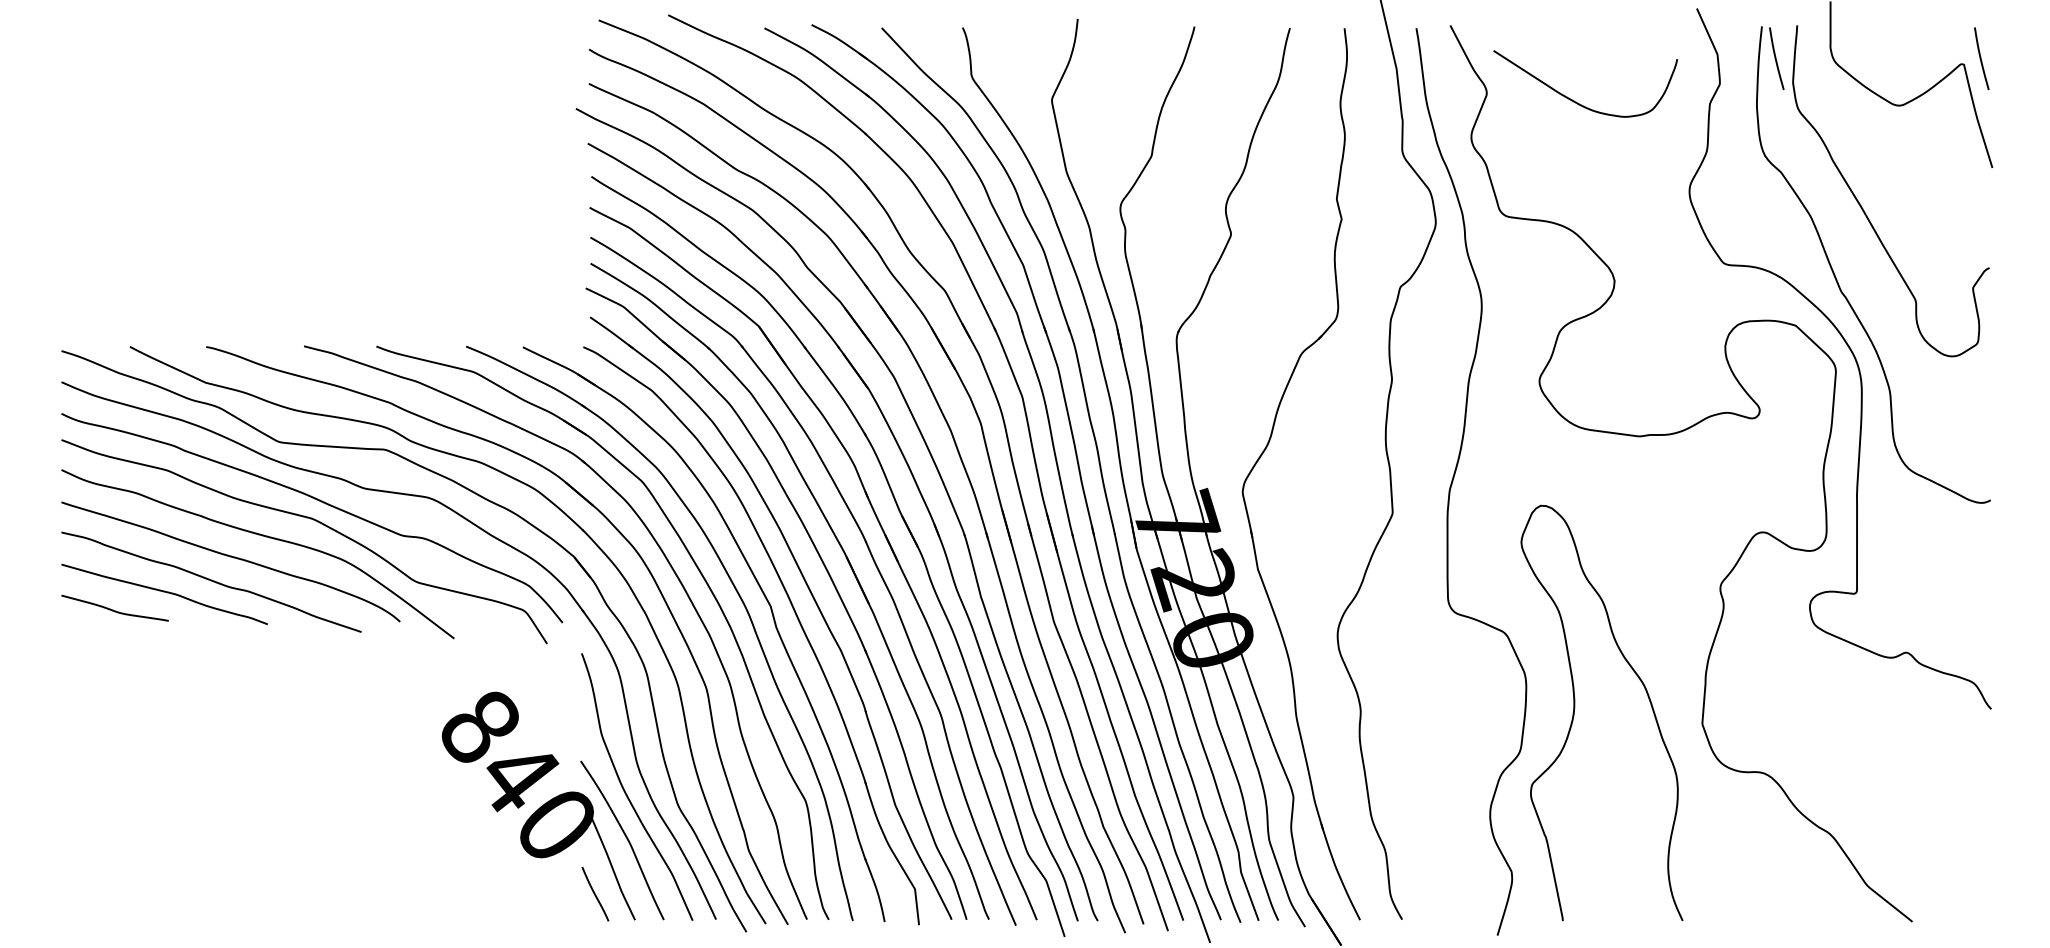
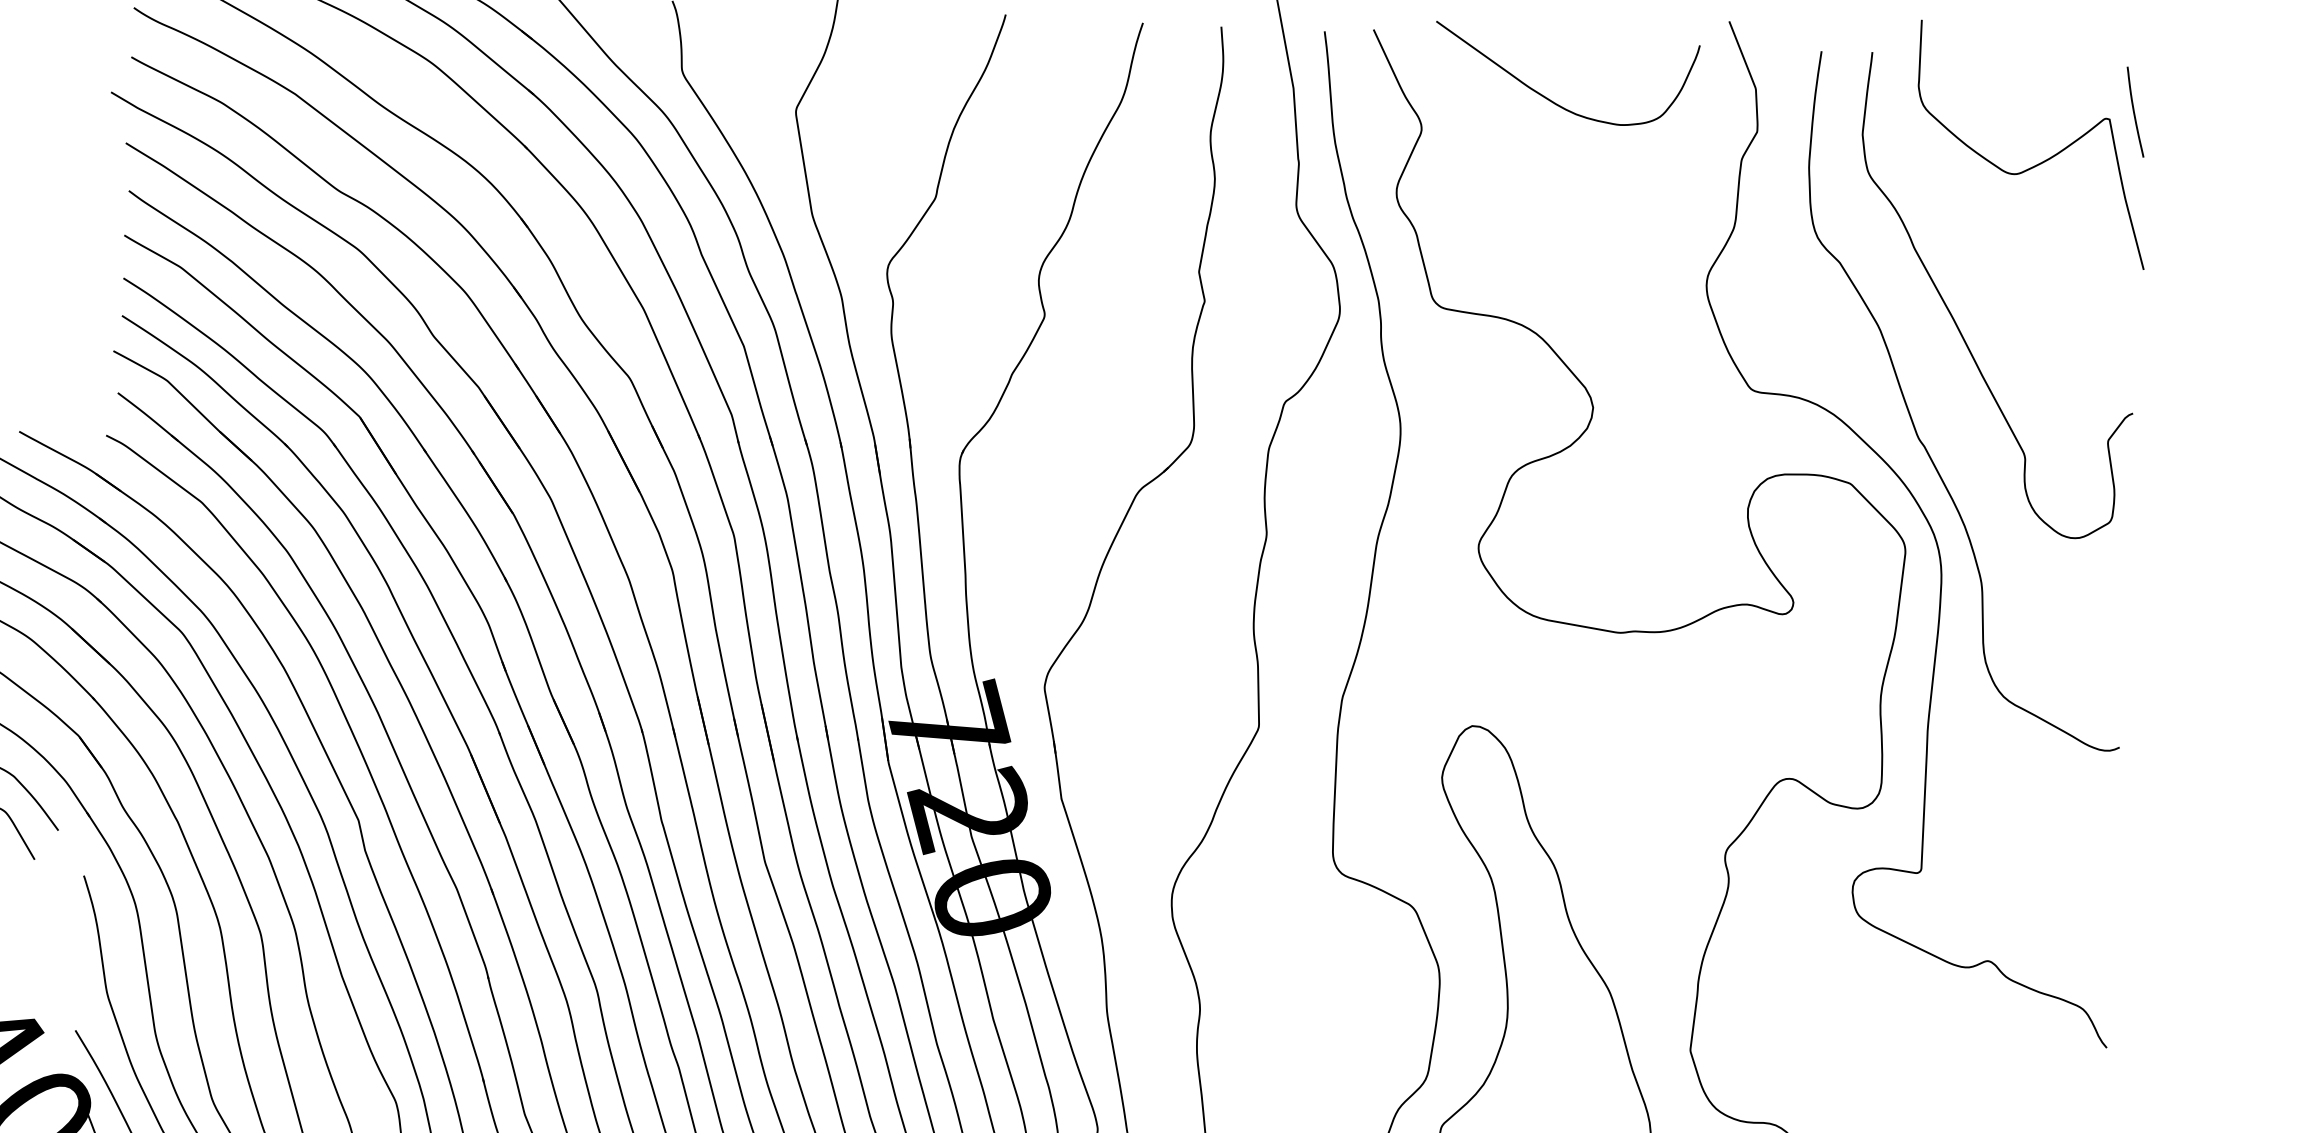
curve: (1776, 58) -> (1840, 98), removed
curve: (1576, 101) -> (1552, 99), moved

